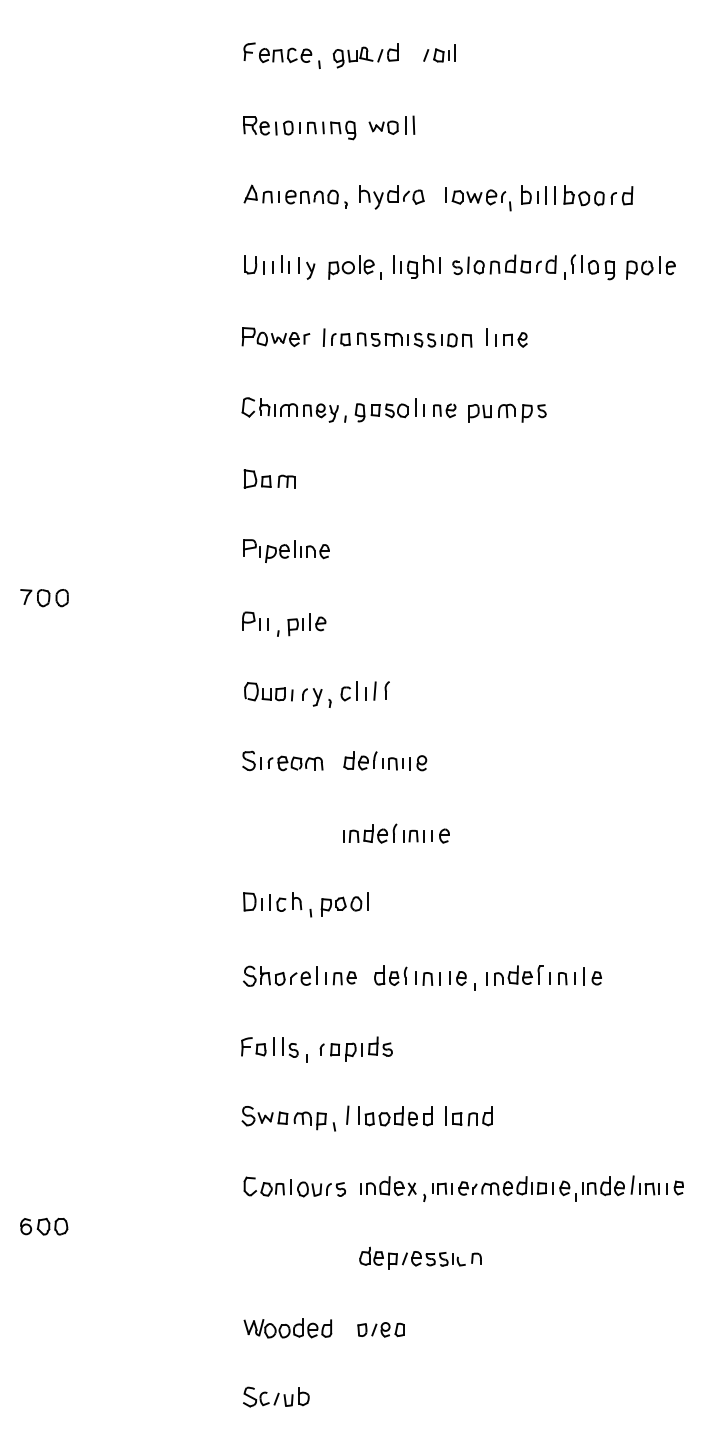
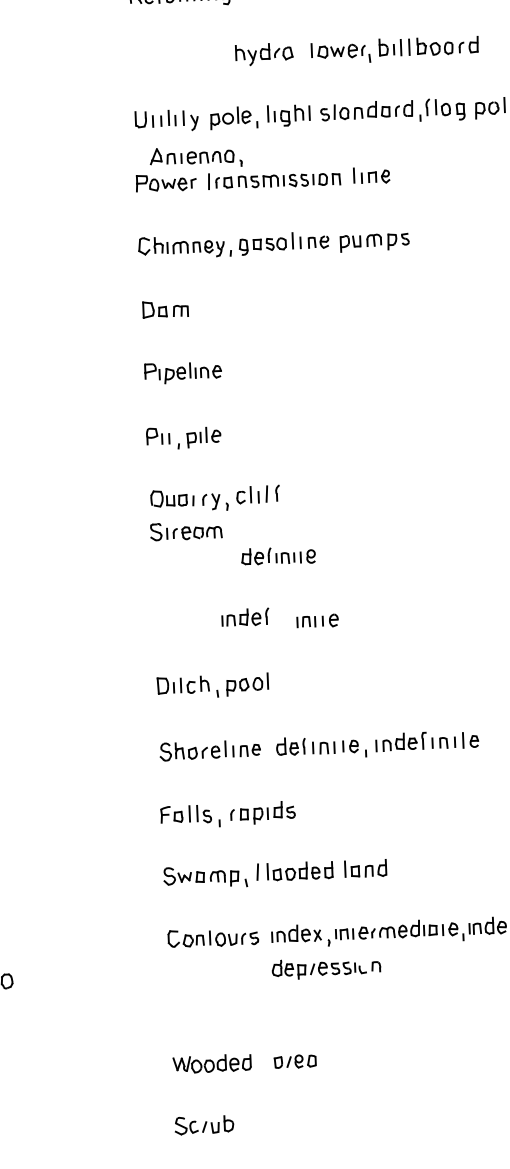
part: (295, 196) -> (195, 157), moved
part: (282, 760) -> (185, 530), moved
part: (370, 833) -> (245, 617), moved
part: (420, 1257) -> (326, 967), moved

